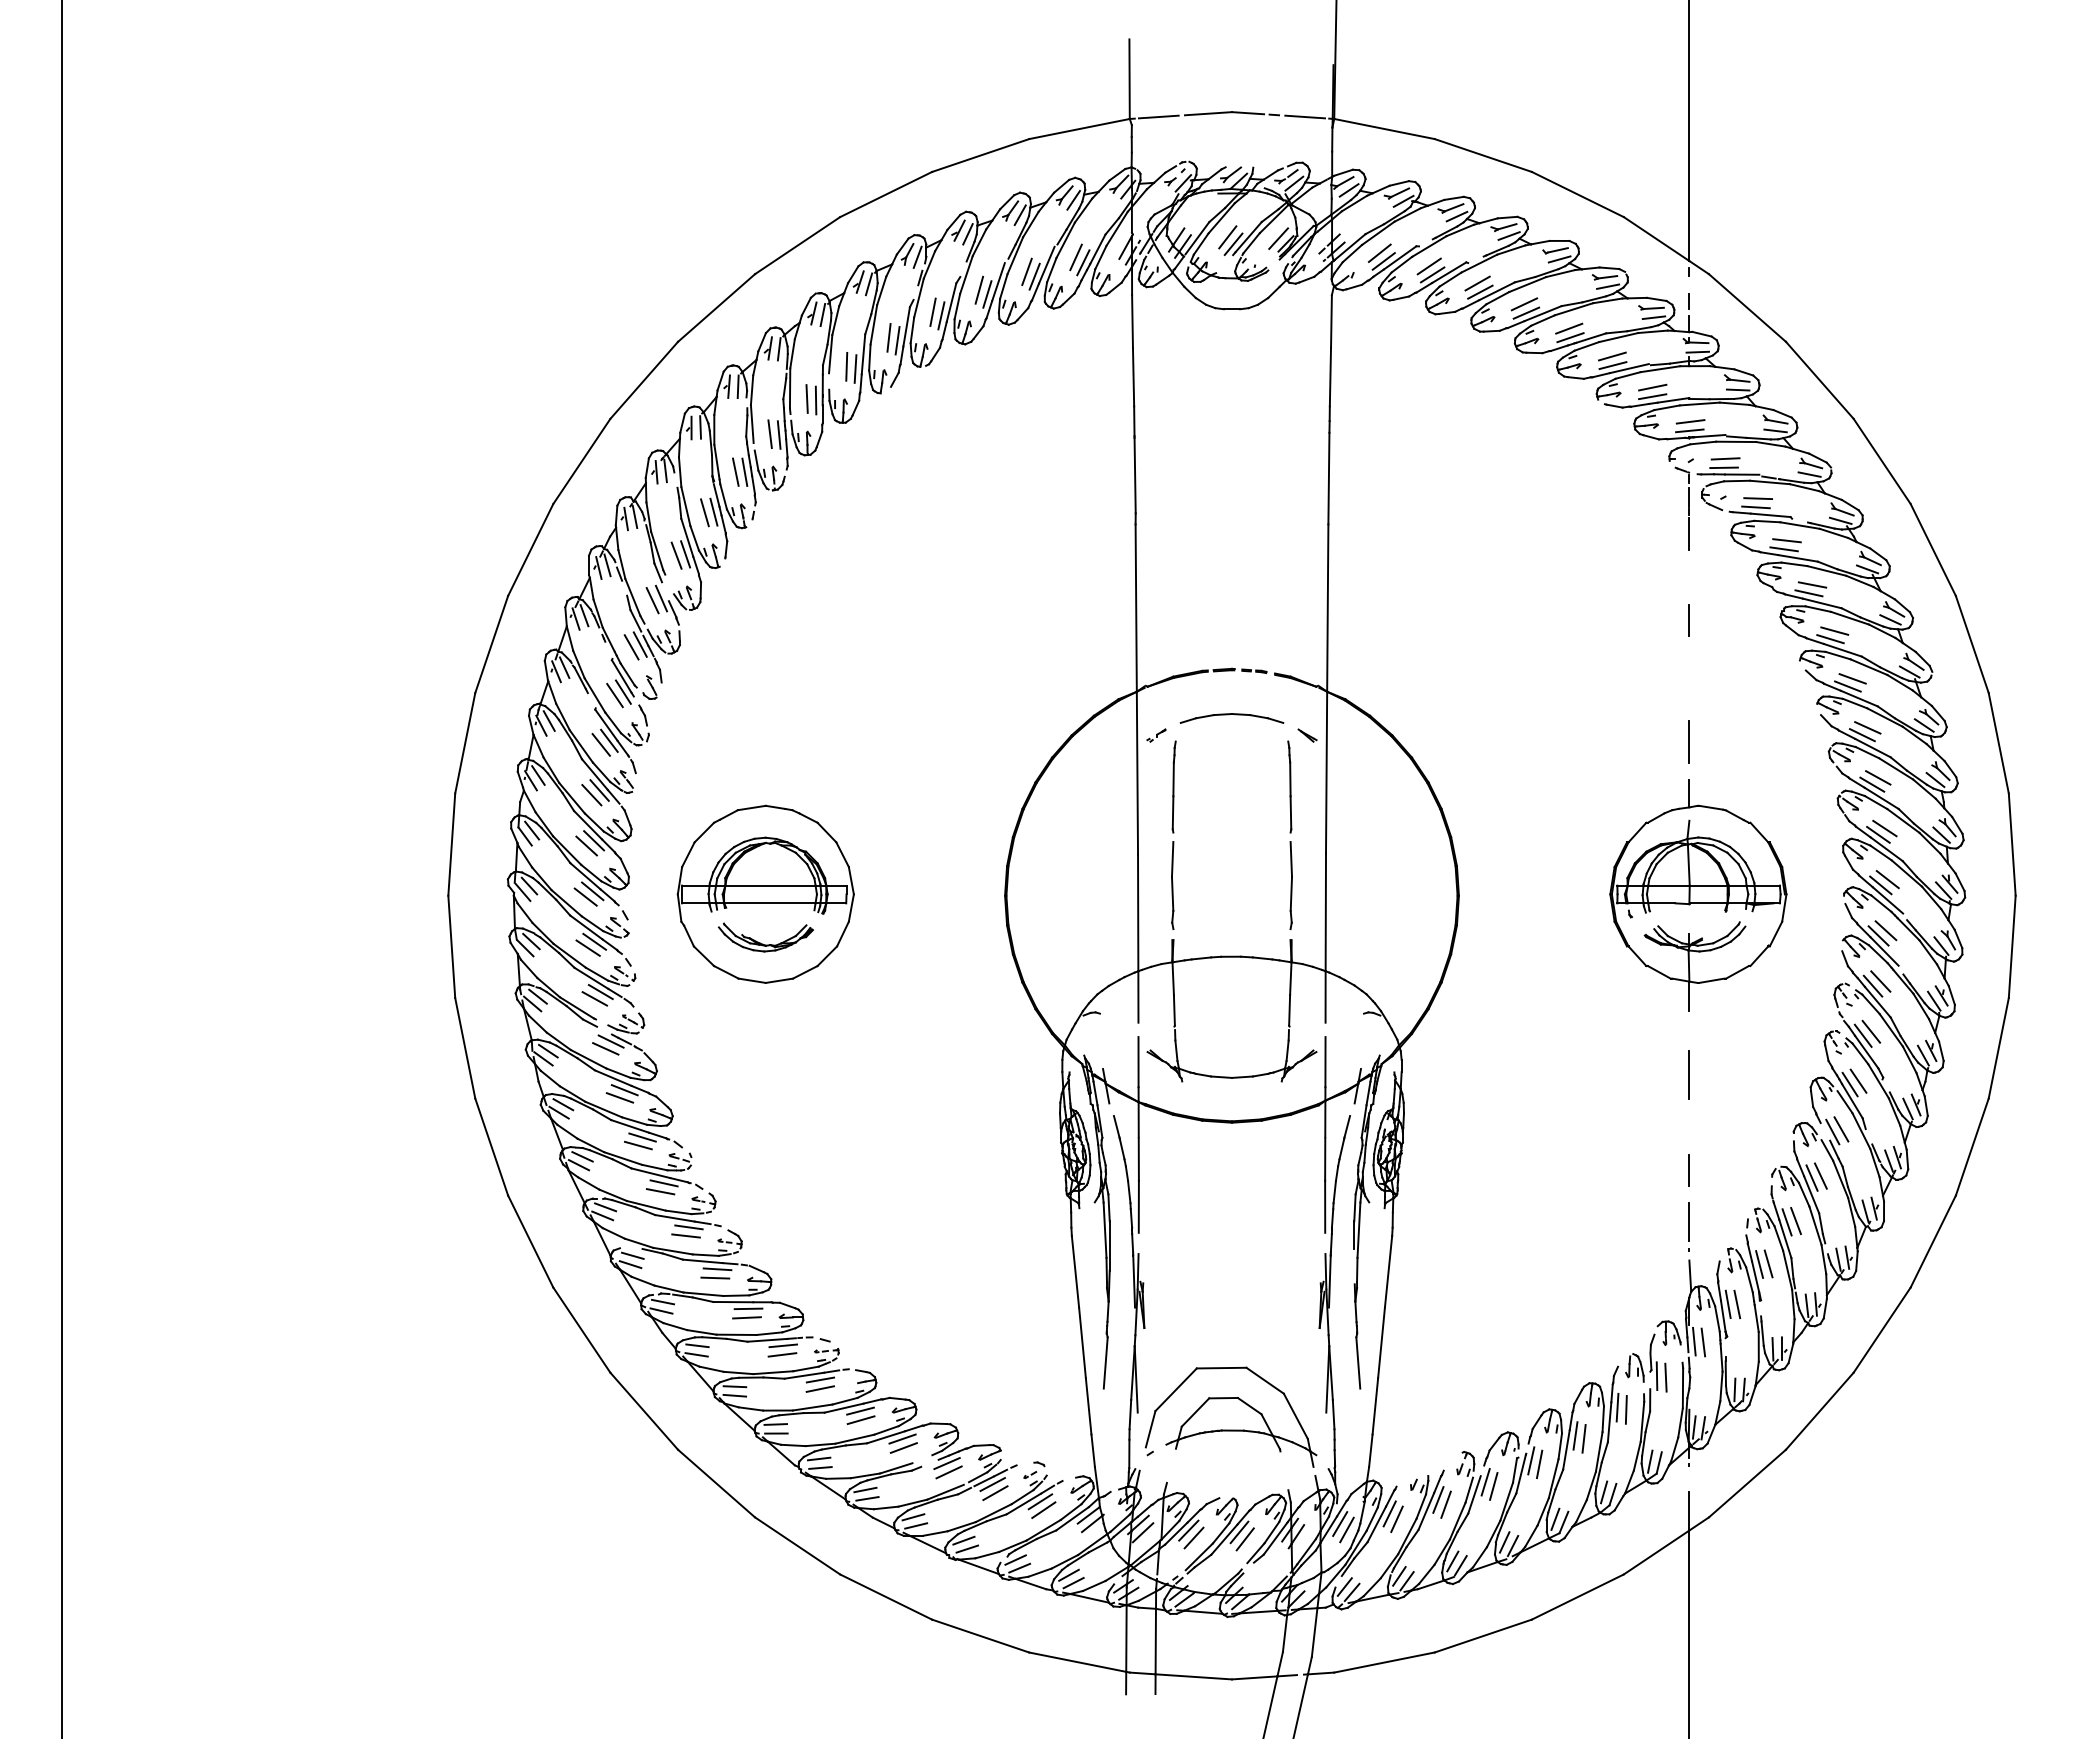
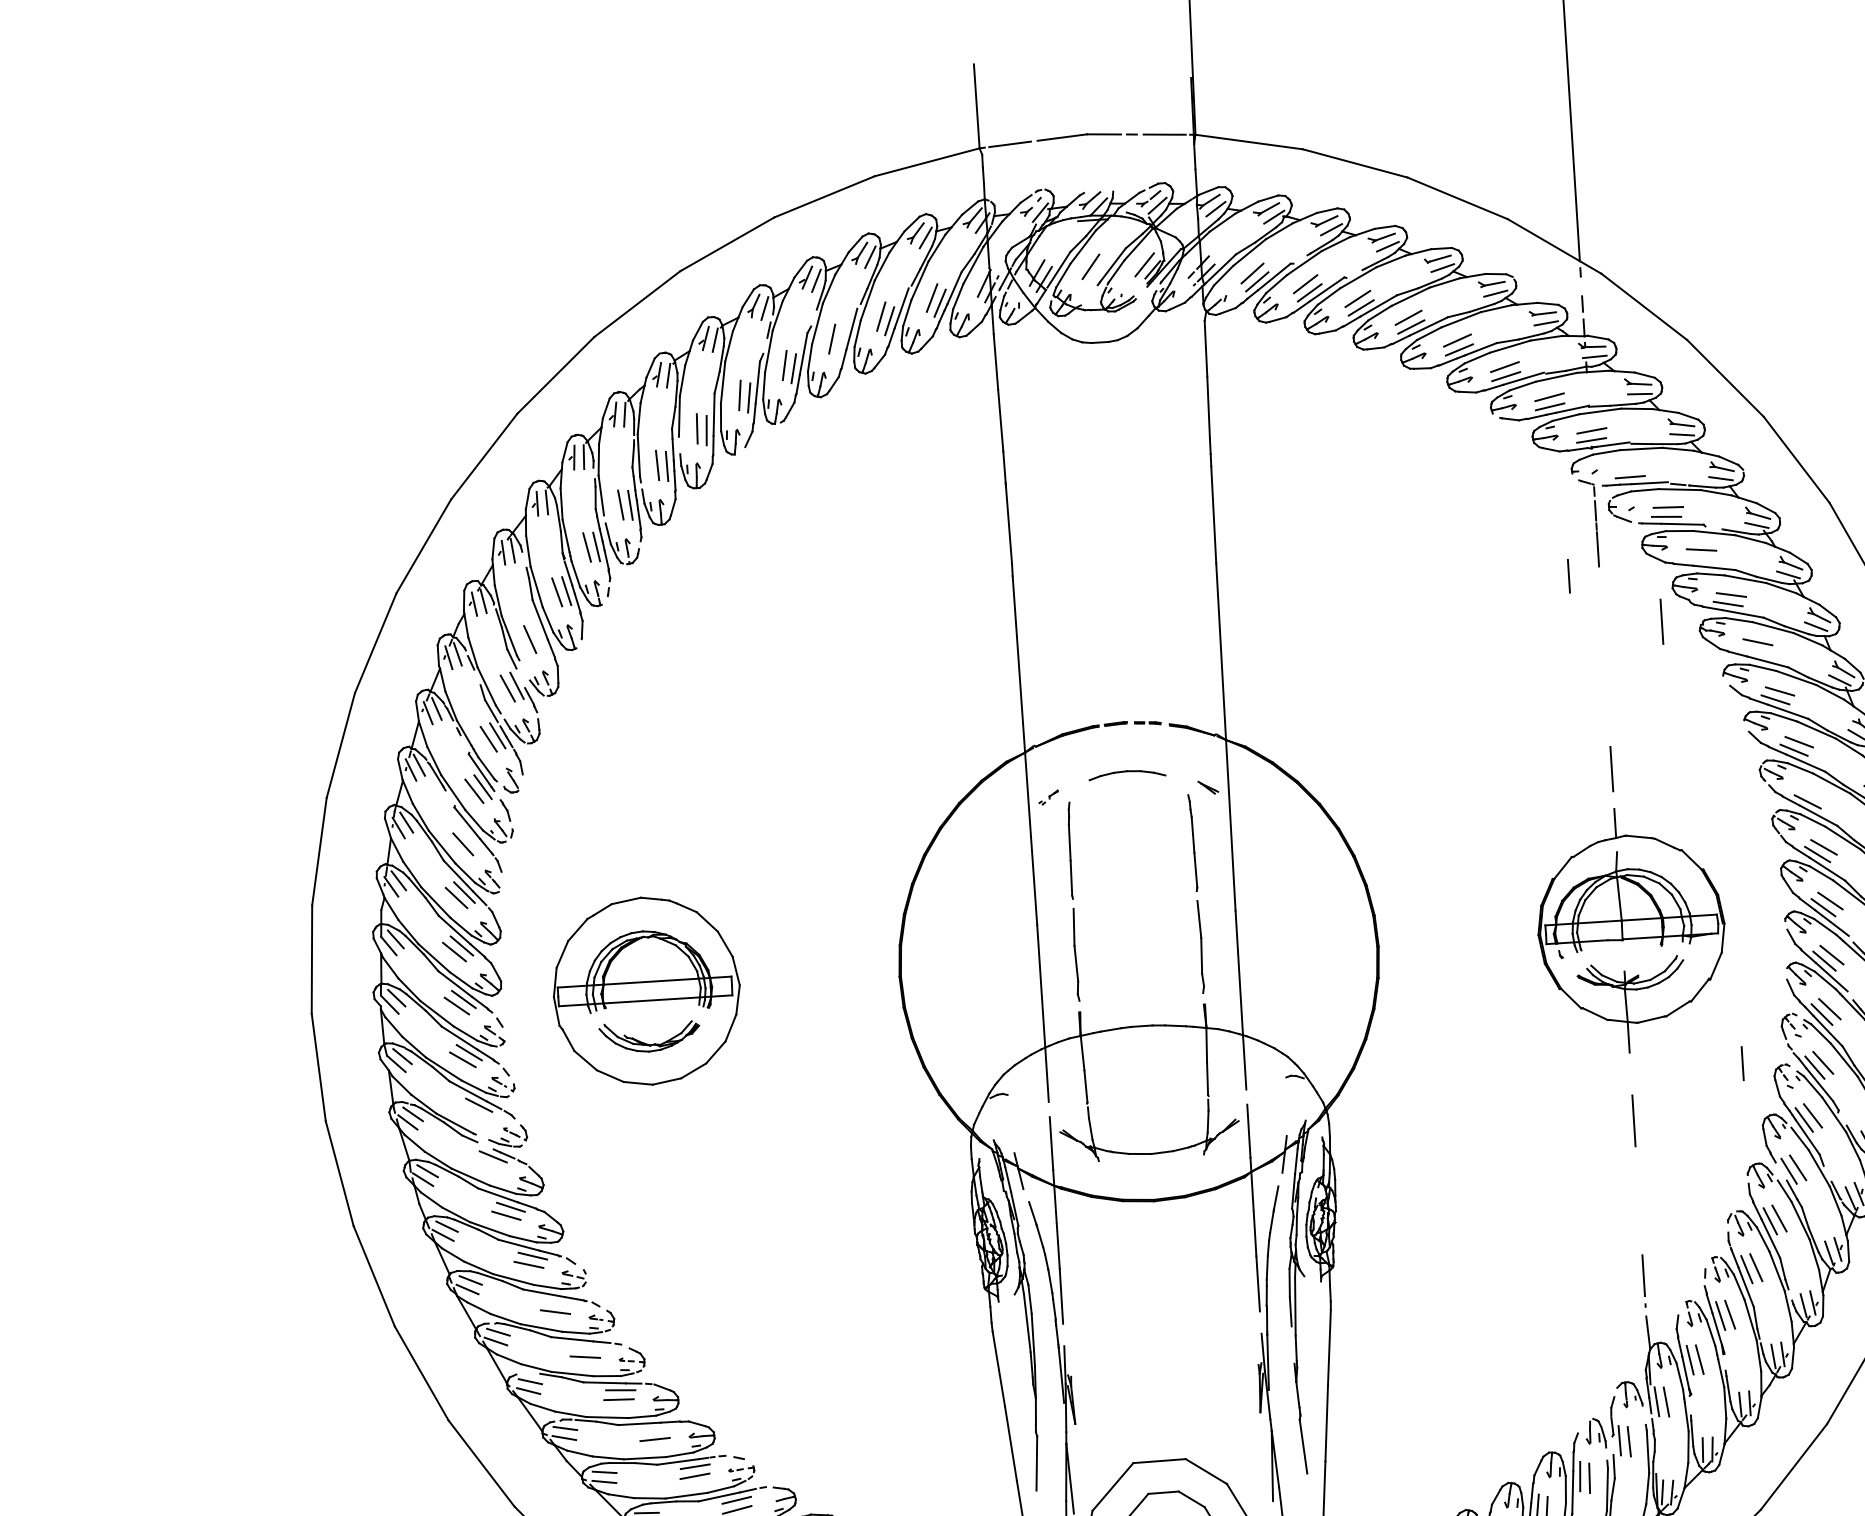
line: (1233, 244) -> (1097, 273), removed
line: (987, 294) -> (841, 343), removed
line: (1725, 458) -> (1631, 467), removed
line: (1783, 549) -> (1698, 559), removed
line: (685, 554) -> (539, 637), removed
line: (1744, 605) -> (1660, 621), added
line: (1688, 620) -> (1568, 576), moved
line: (1830, 639) -> (1754, 651), removed
part: (1231, 718) -> (1126, 774), size x0.7
line: (609, 740) -> (471, 839), removed
line: (1878, 777) -> (1813, 793), removed
line: (594, 998) -> (472, 1112), removed
line: (605, 1048) -> (487, 1164), removed
line: (1688, 1170) -> (1741, 1063), moved
line: (663, 1183) -> (558, 1303), removed
line: (688, 1227) -> (587, 1348), removed
line: (748, 1308) -> (656, 1429), removed

